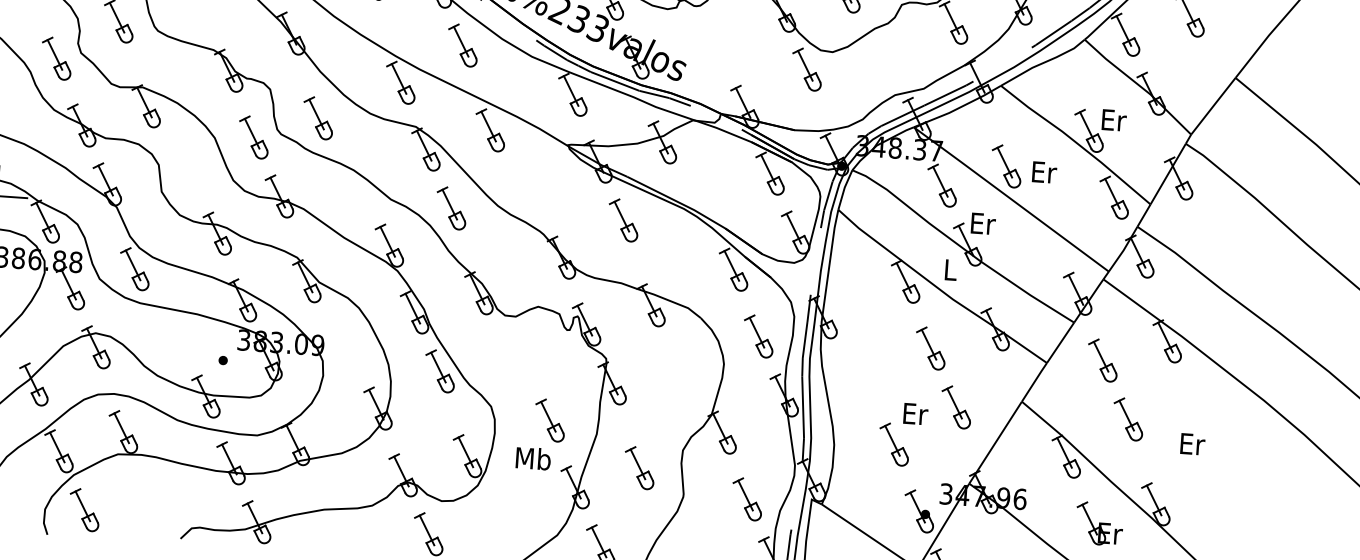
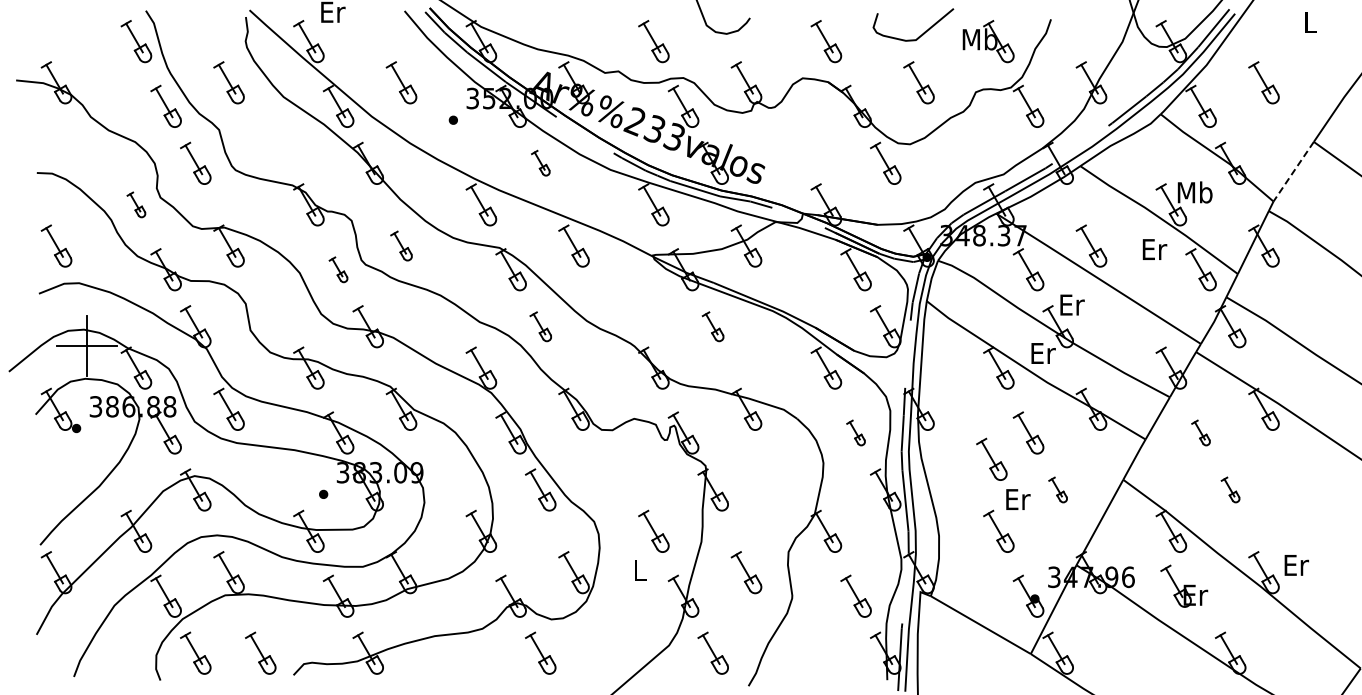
part: (462, 44) -> (540, 162), size x0.6
part: (56, 58) -> (136, 204), size x0.6
line: (1213, 106) -> (1293, 171), solid -> dashed
part: (318, 117) -> (401, 245), size x0.7
text: (1112, 120) -> (1194, 192), Er -> Mb
part: (253, 137) -> (338, 269), size x0.6
text: (1044, 172) -> (1154, 249), moved
part: (451, 208) -> (540, 326), size x0.7
part: (622, 220) -> (712, 326), size x0.7
text: (951, 270) -> (1043, 353), L -> Er
part: (758, 335) -> (855, 432), size x0.6
part: (1102, 359) -> (1200, 432), size x0.6
part: (891, 371) -> (991, 458), added
part: (955, 406) -> (1057, 489), size x0.6
part: (1128, 418) -> (1230, 489), size x0.6
text: (1192, 444) -> (1296, 565), moved
text: (532, 458) -> (639, 570), Mb -> L
part: (149, 513) -> (260, 652), added
part: (1099, 523) -> (1184, 585), moved

